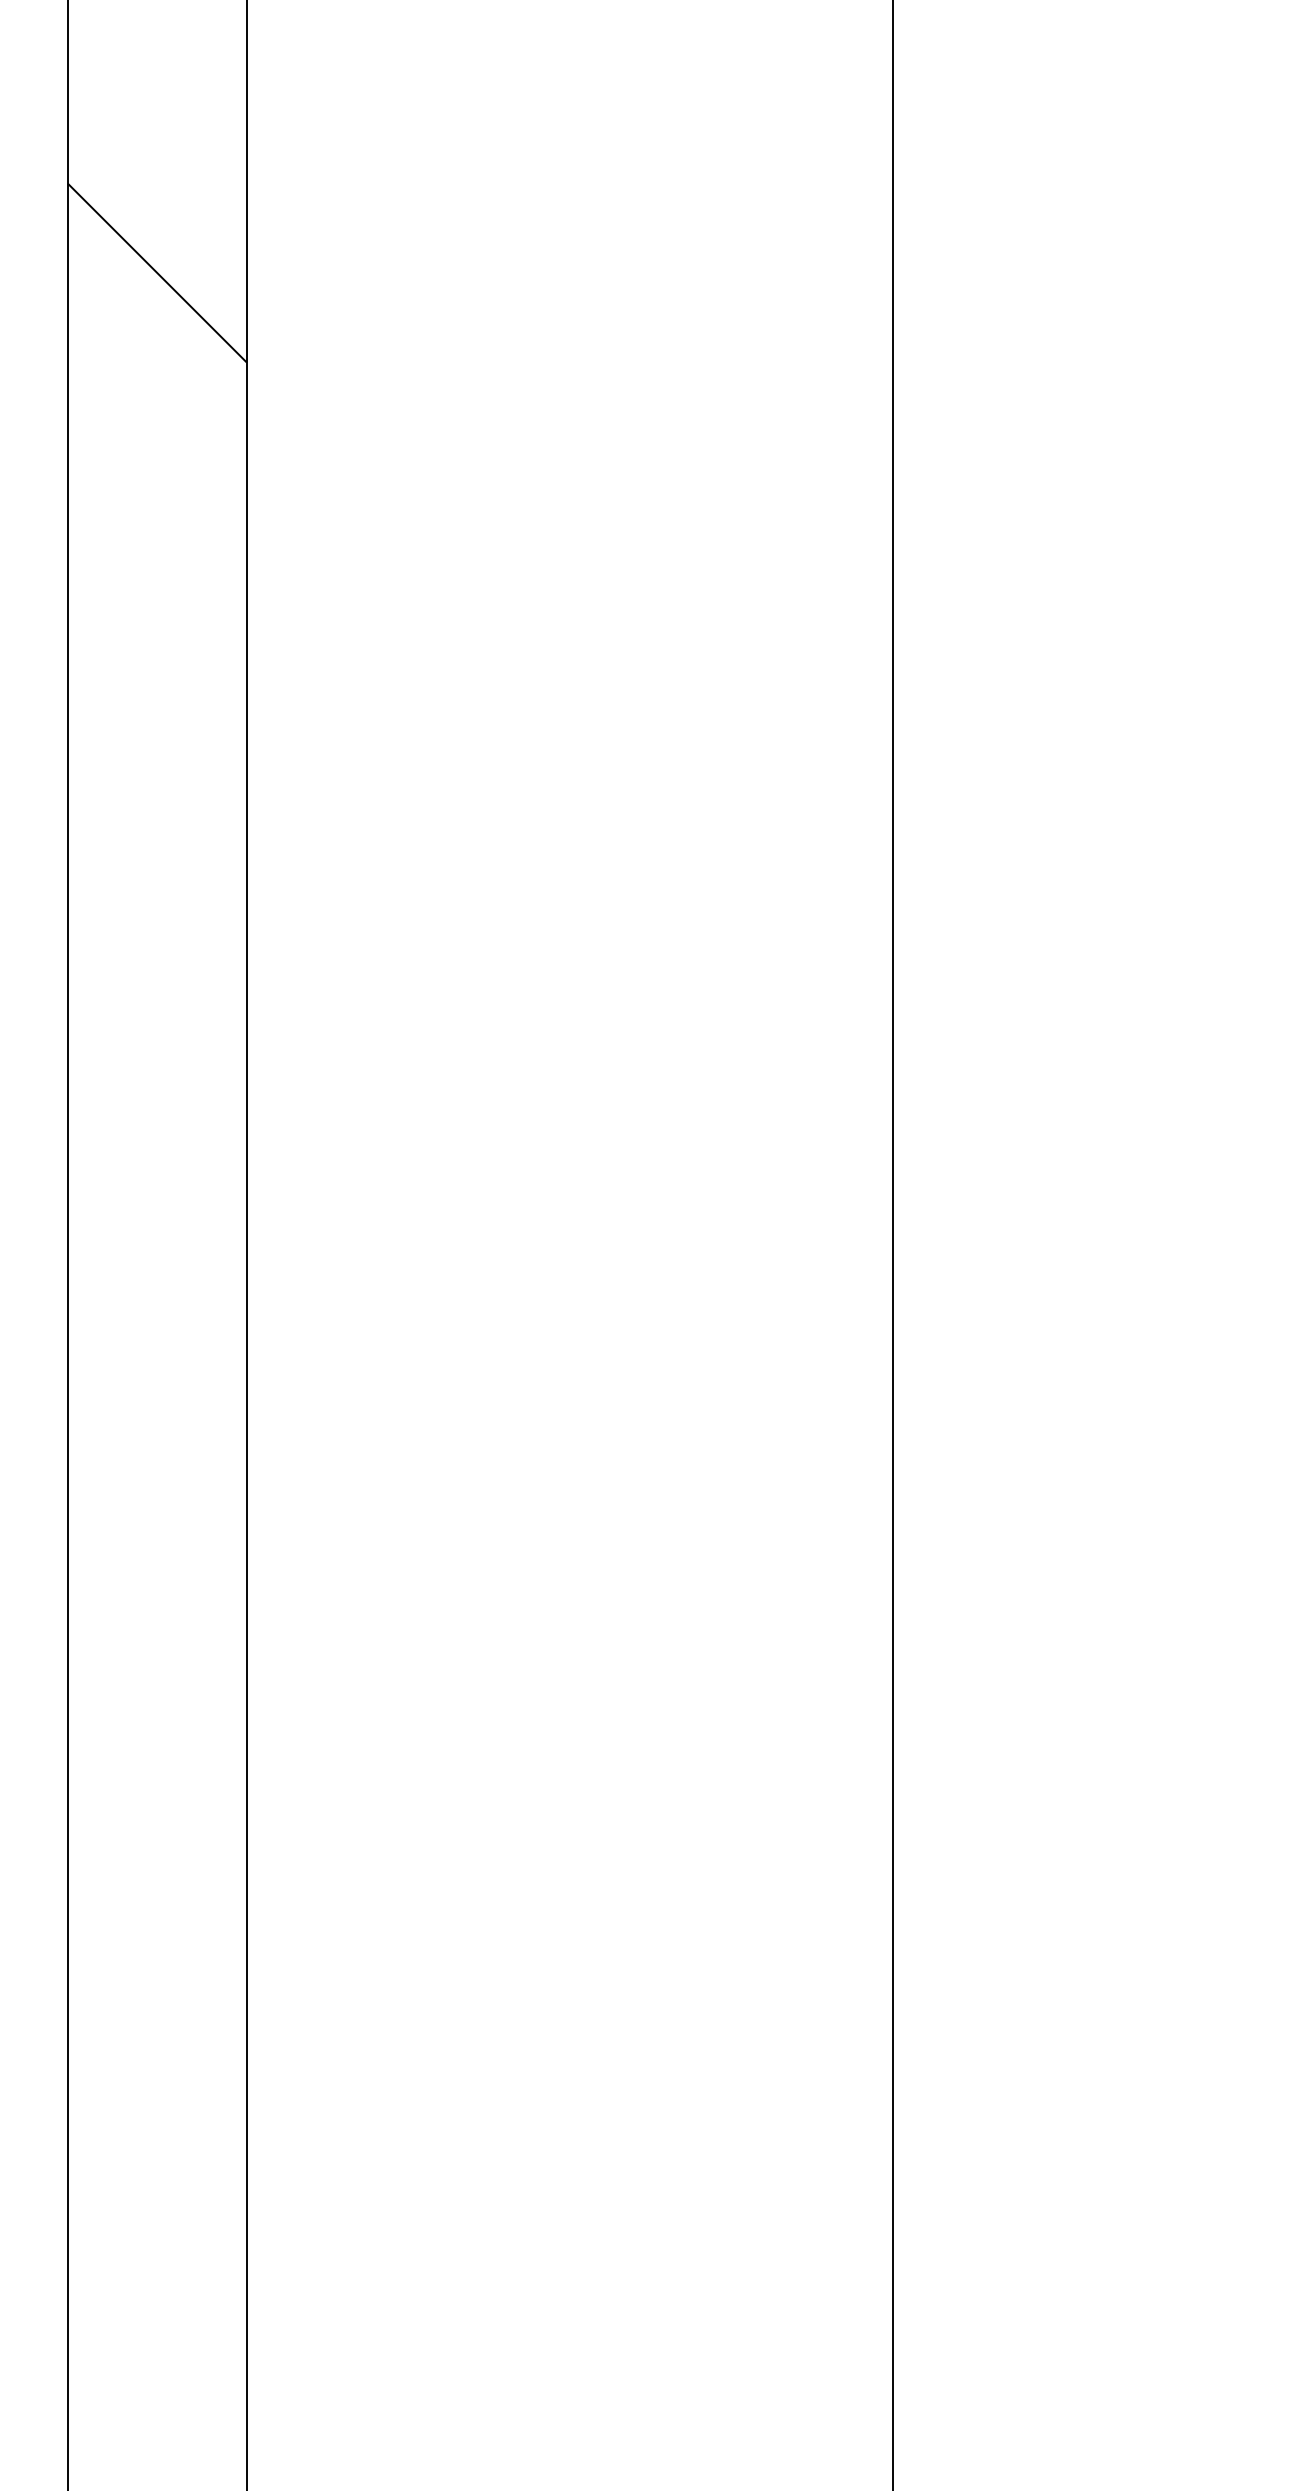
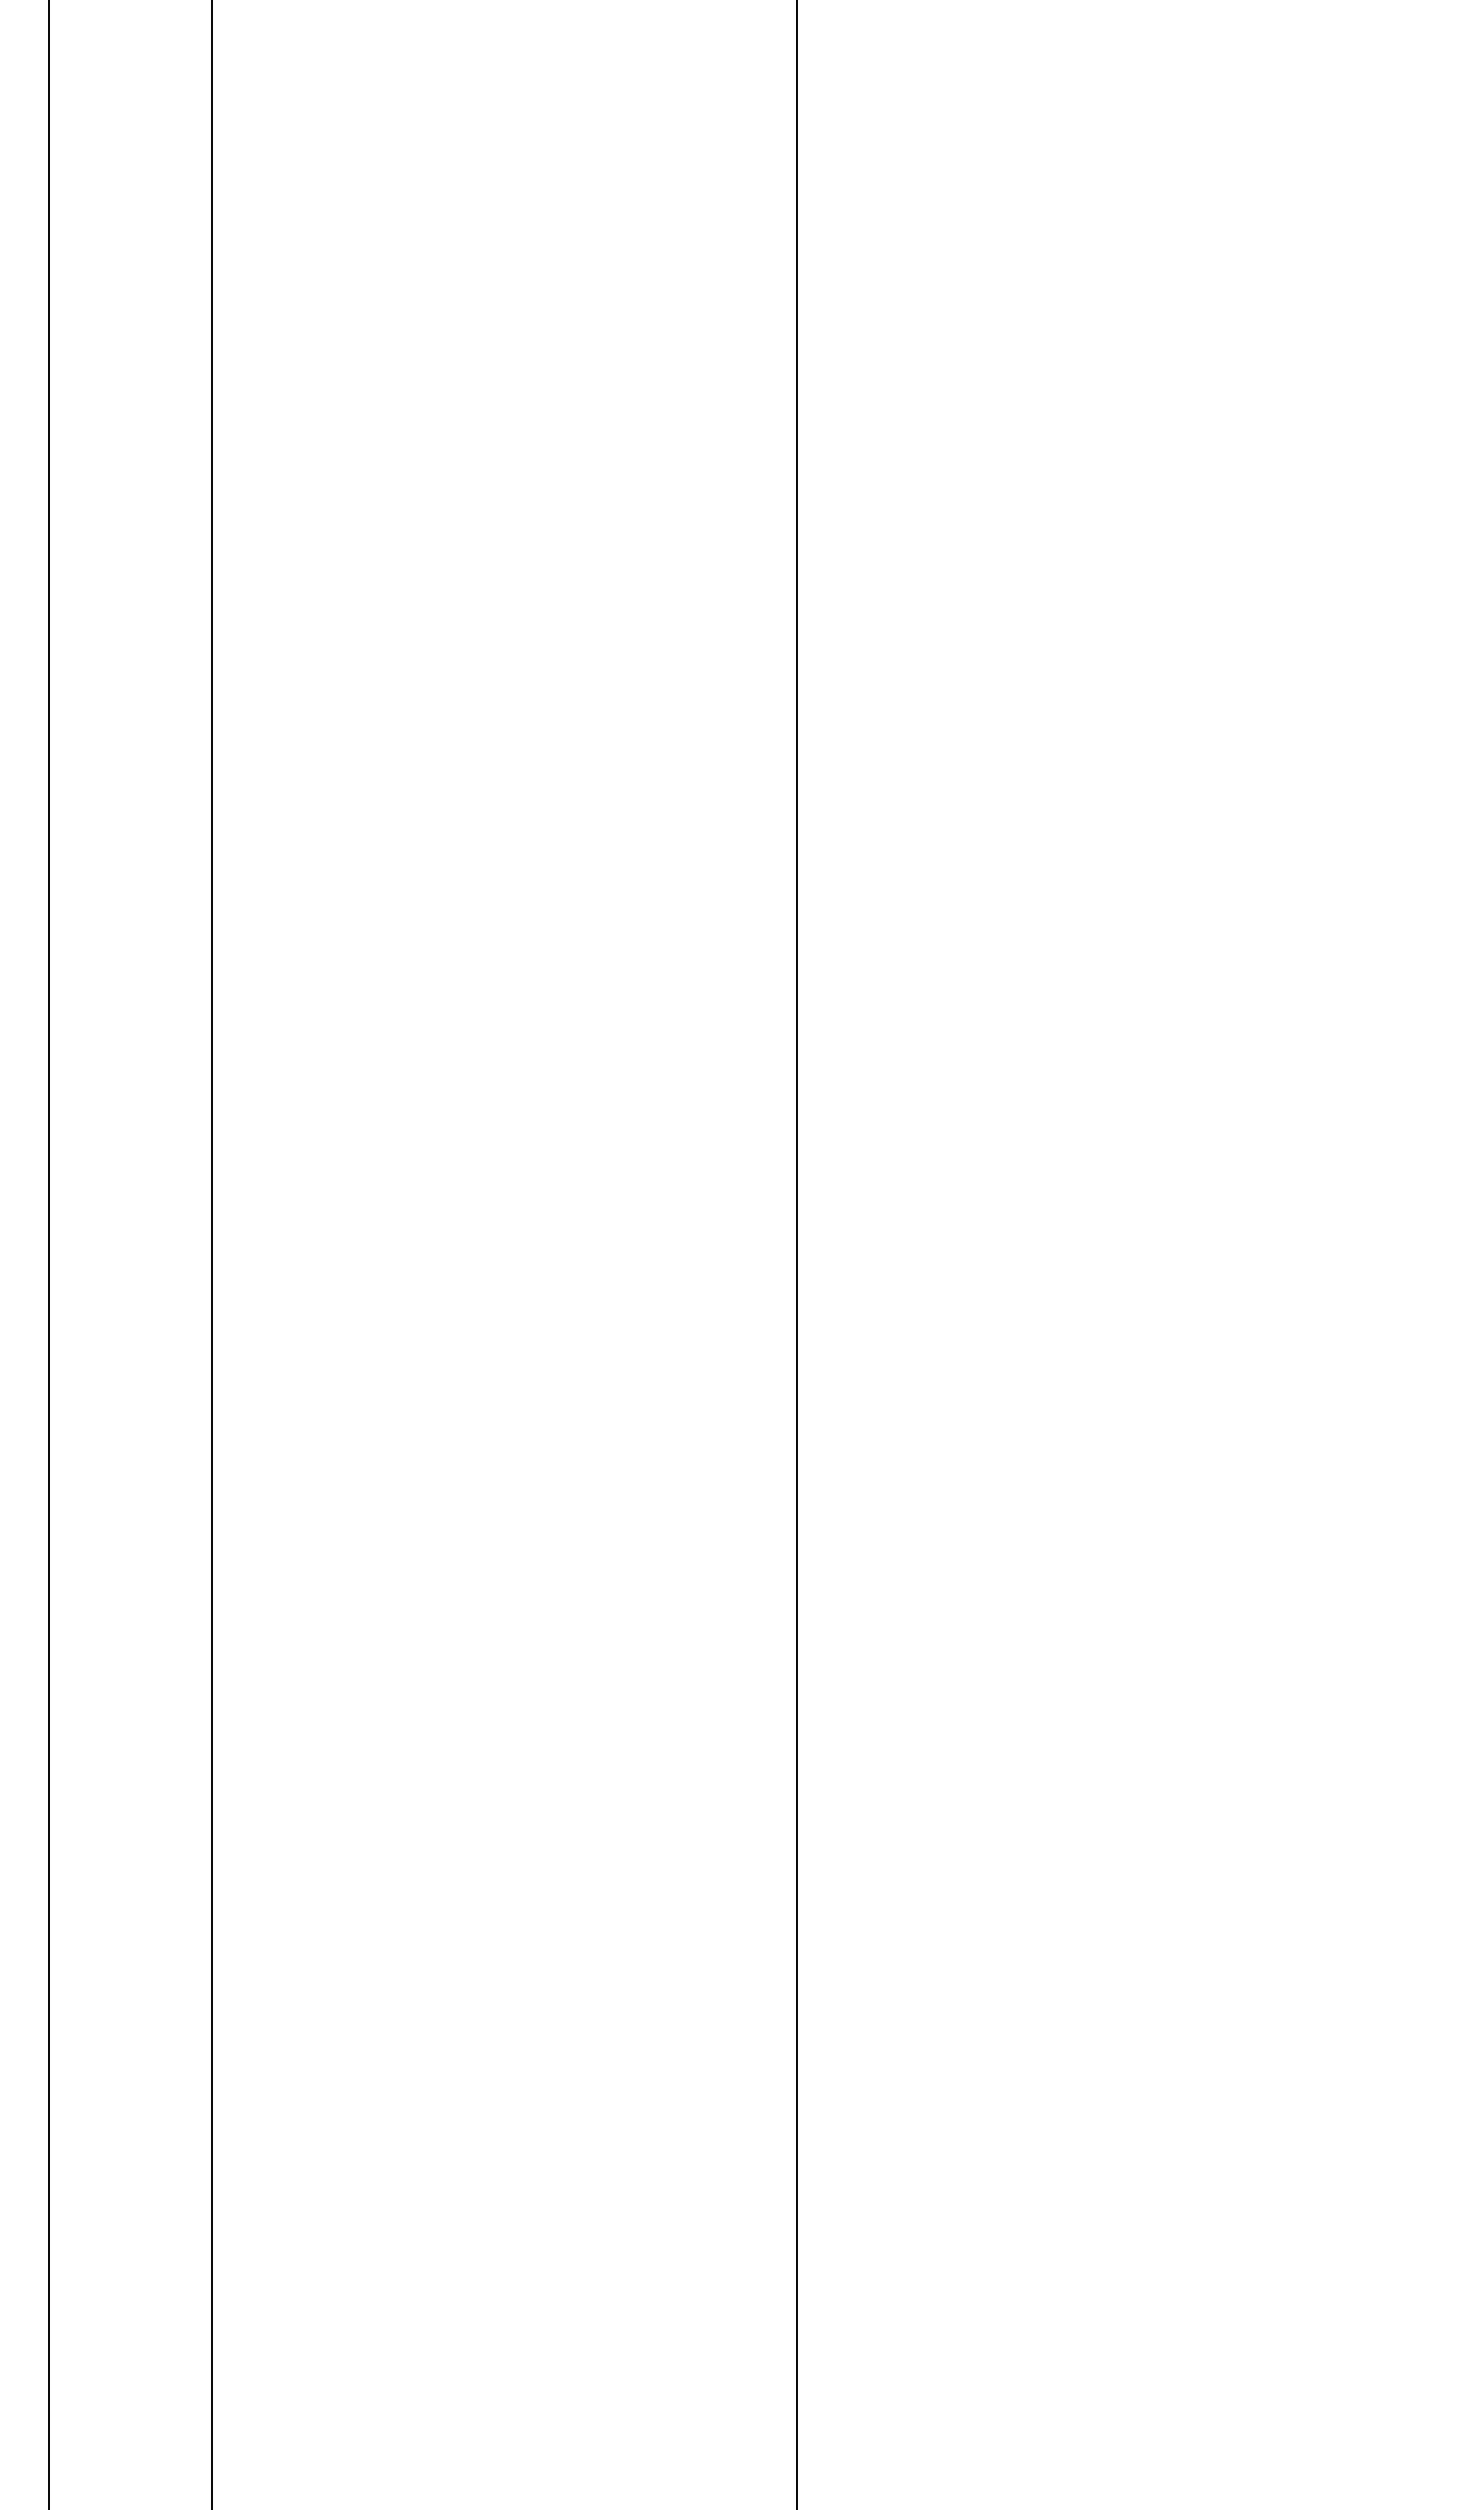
hatch: (157, 273) -> (130, 185), removed

